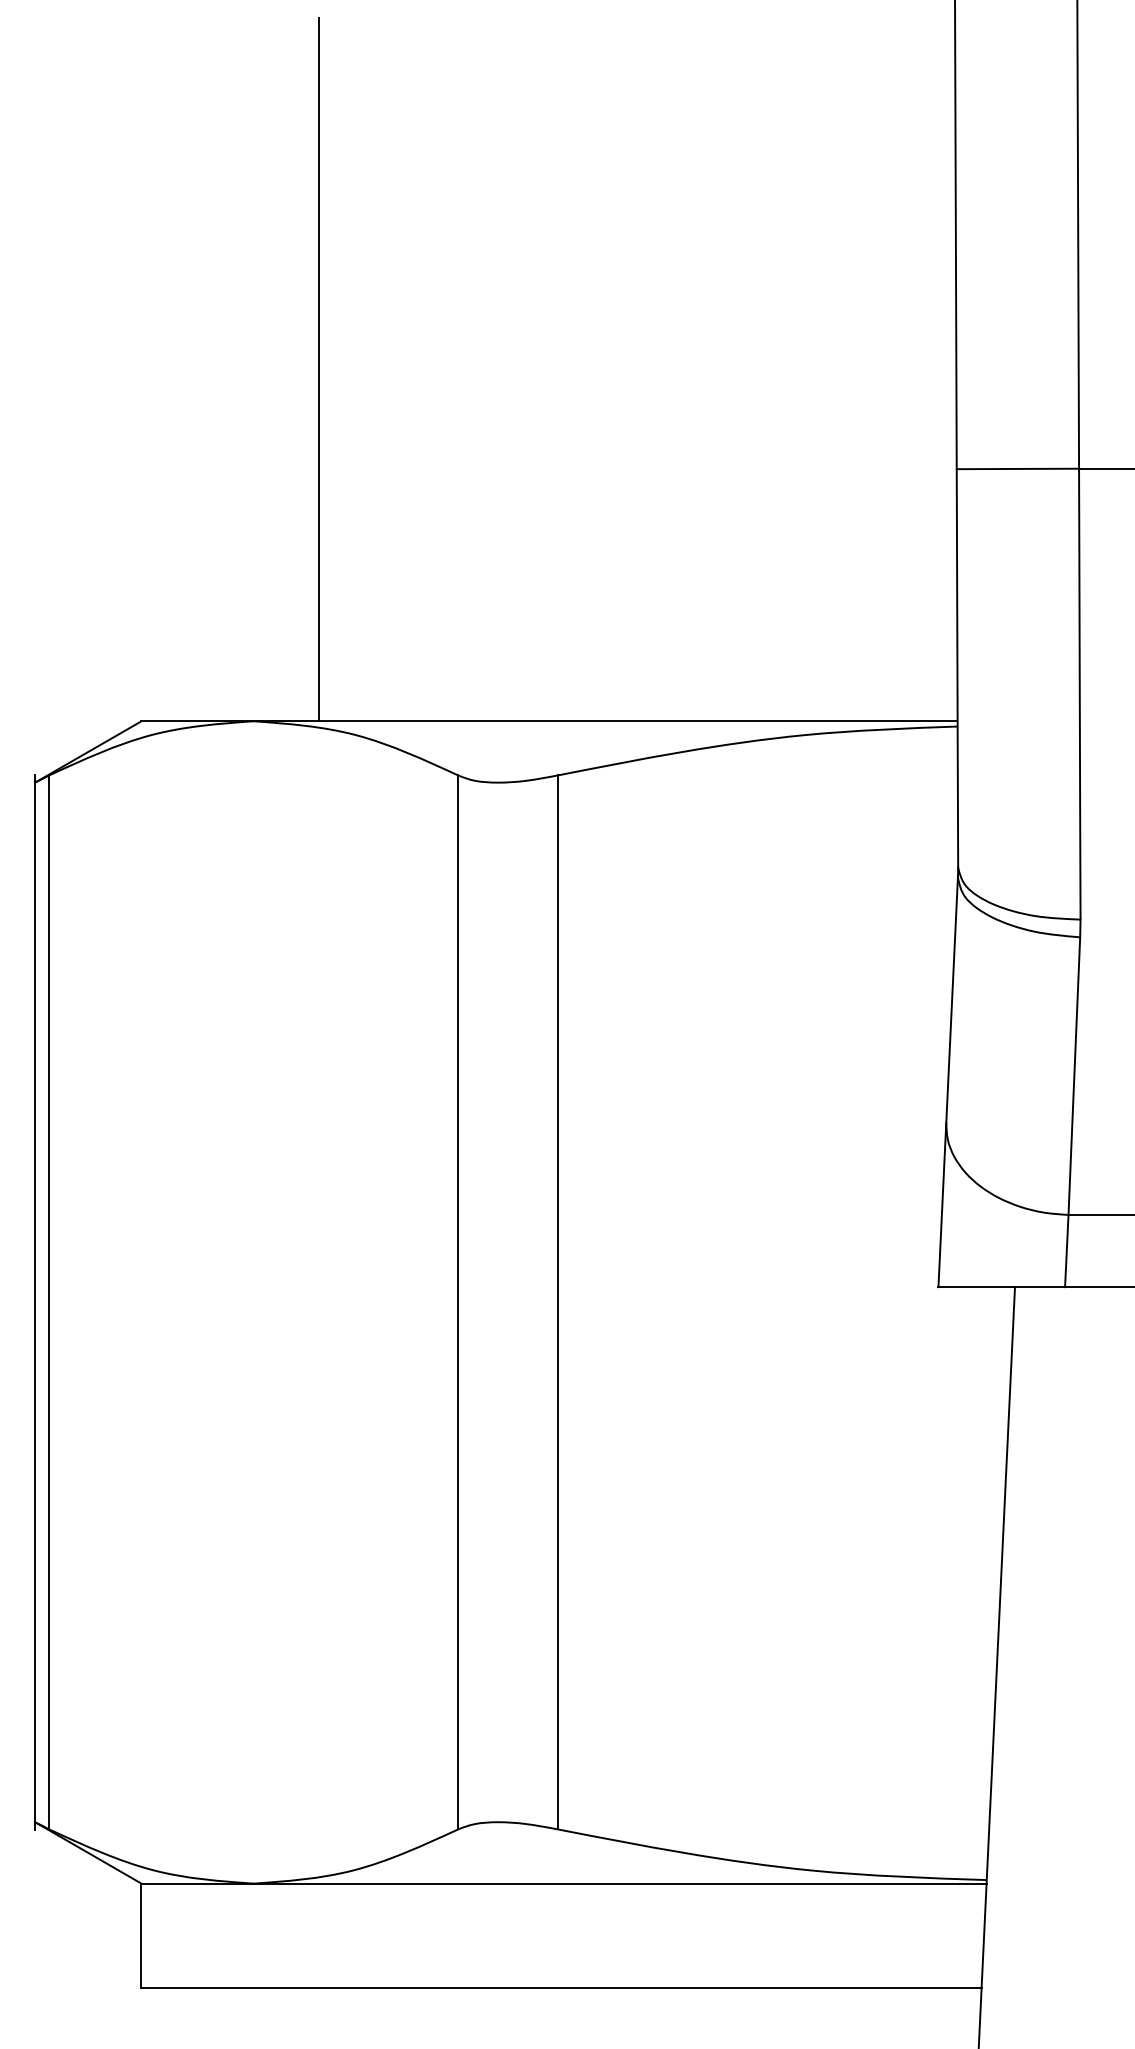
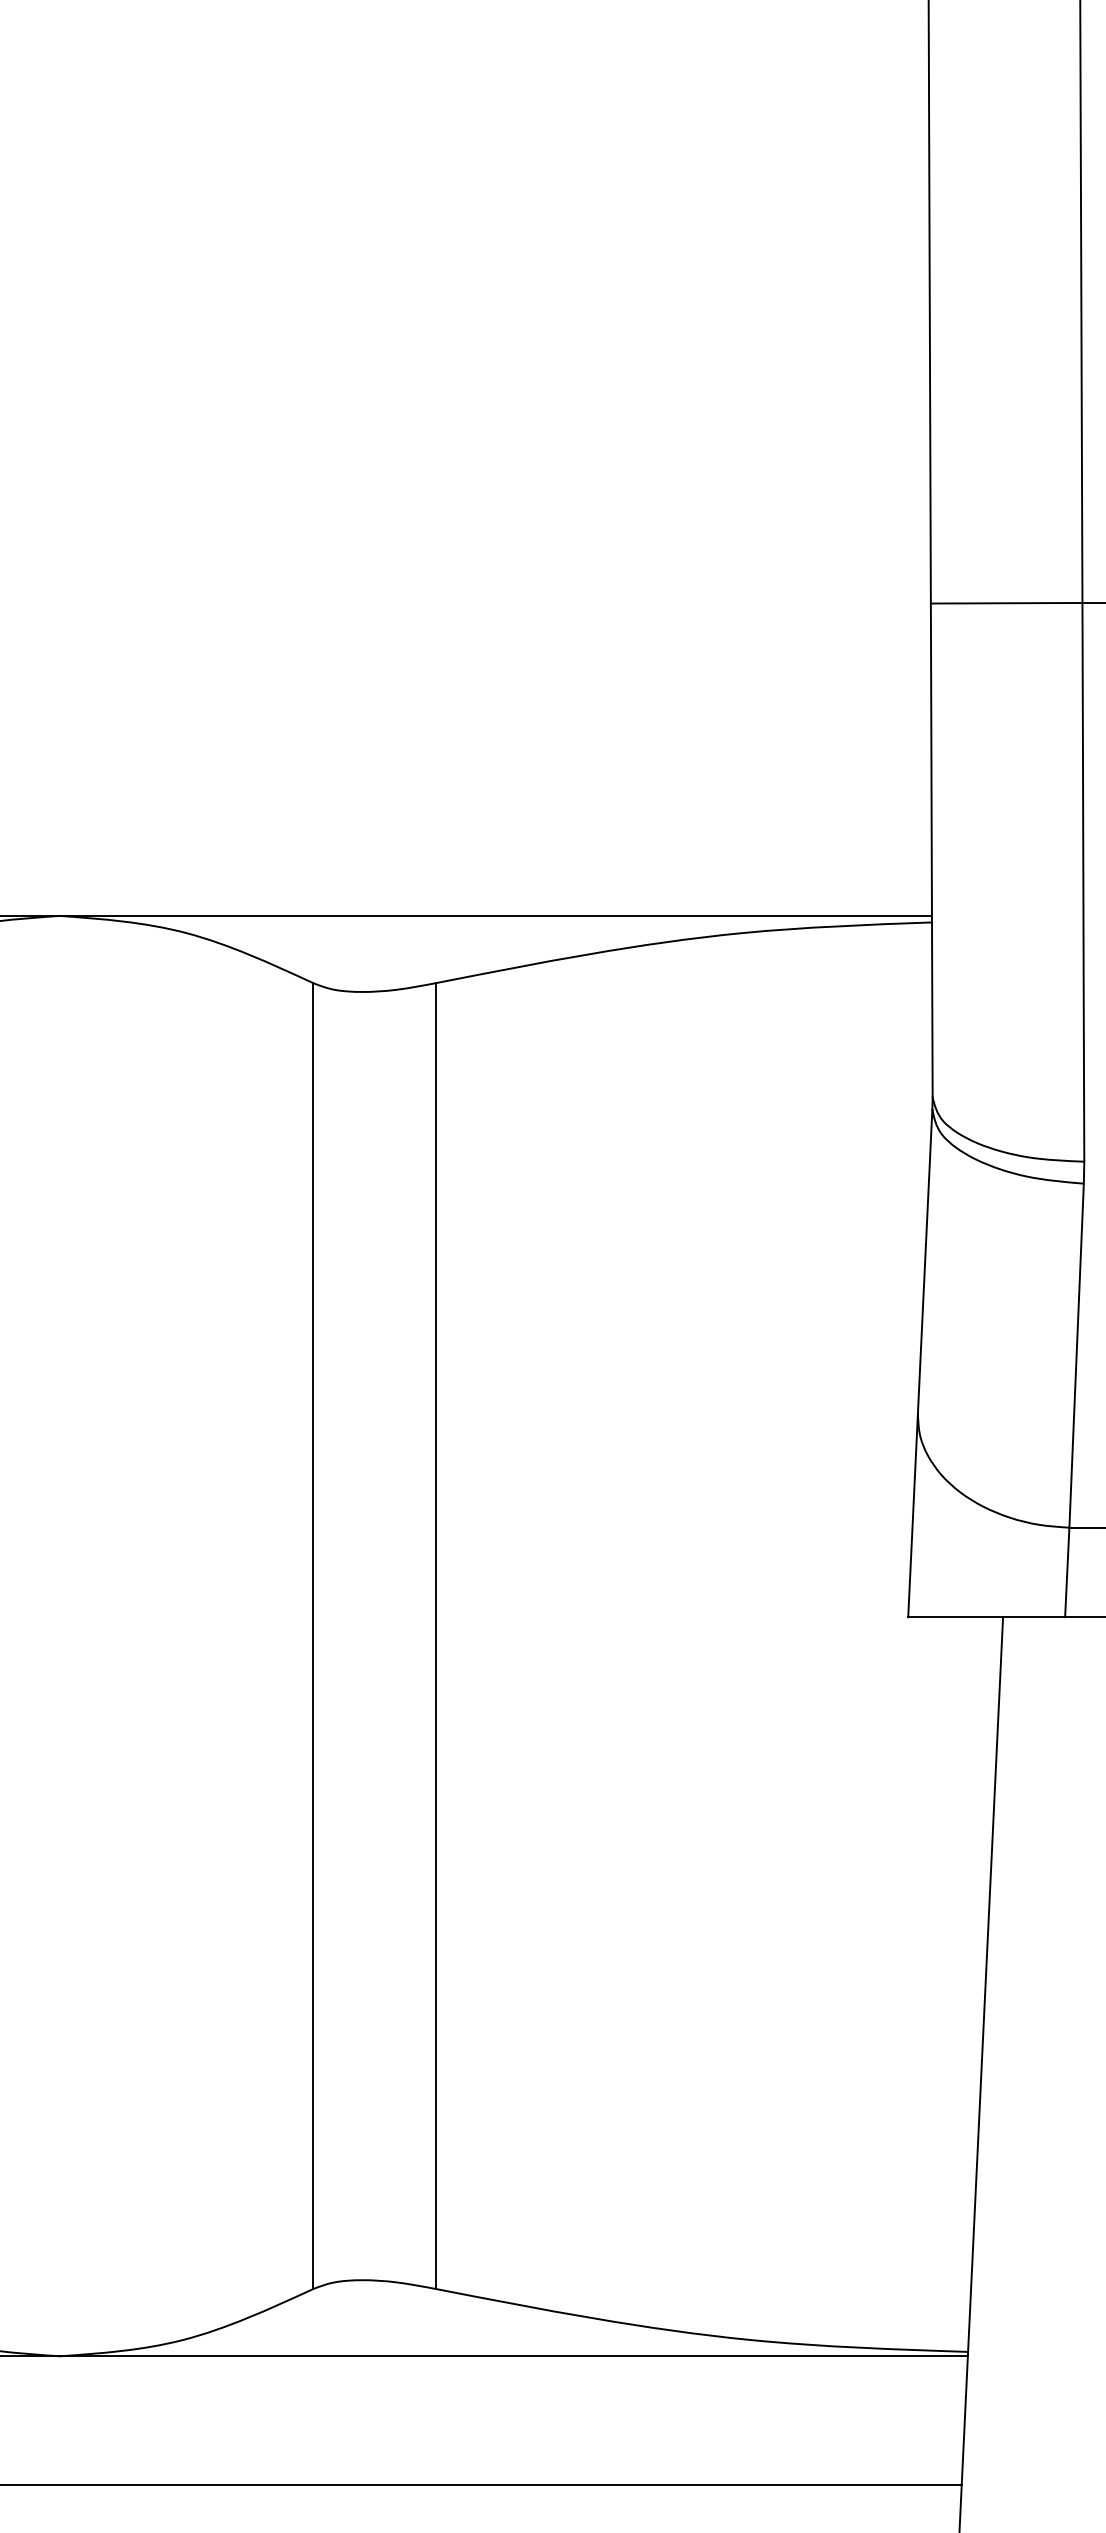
line: (318, 369) -> (139, 480), removed

